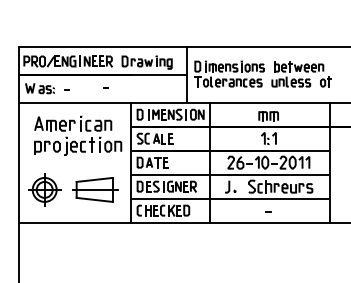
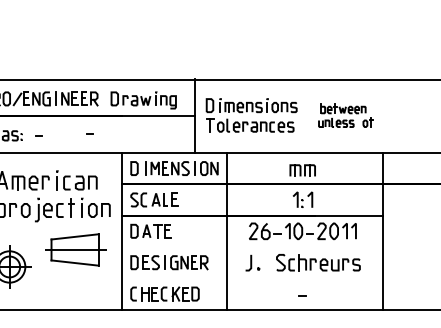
part: (301, 74) -> (345, 115), size x0.7
line: (230, 174) -> (252, 246), removed
part: (95, 189) -> (76, 249), moved
line: (230, 198) -> (252, 278), removed

